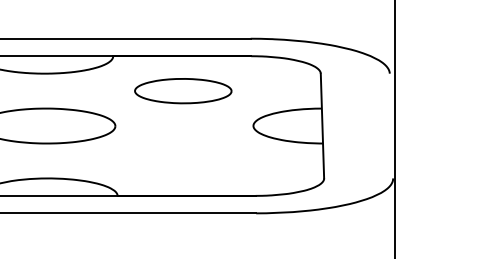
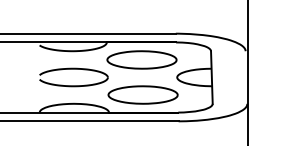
part: (182, 90) -> (141, 59), size x1.43
part: (184, 159) -> (142, 94), added

